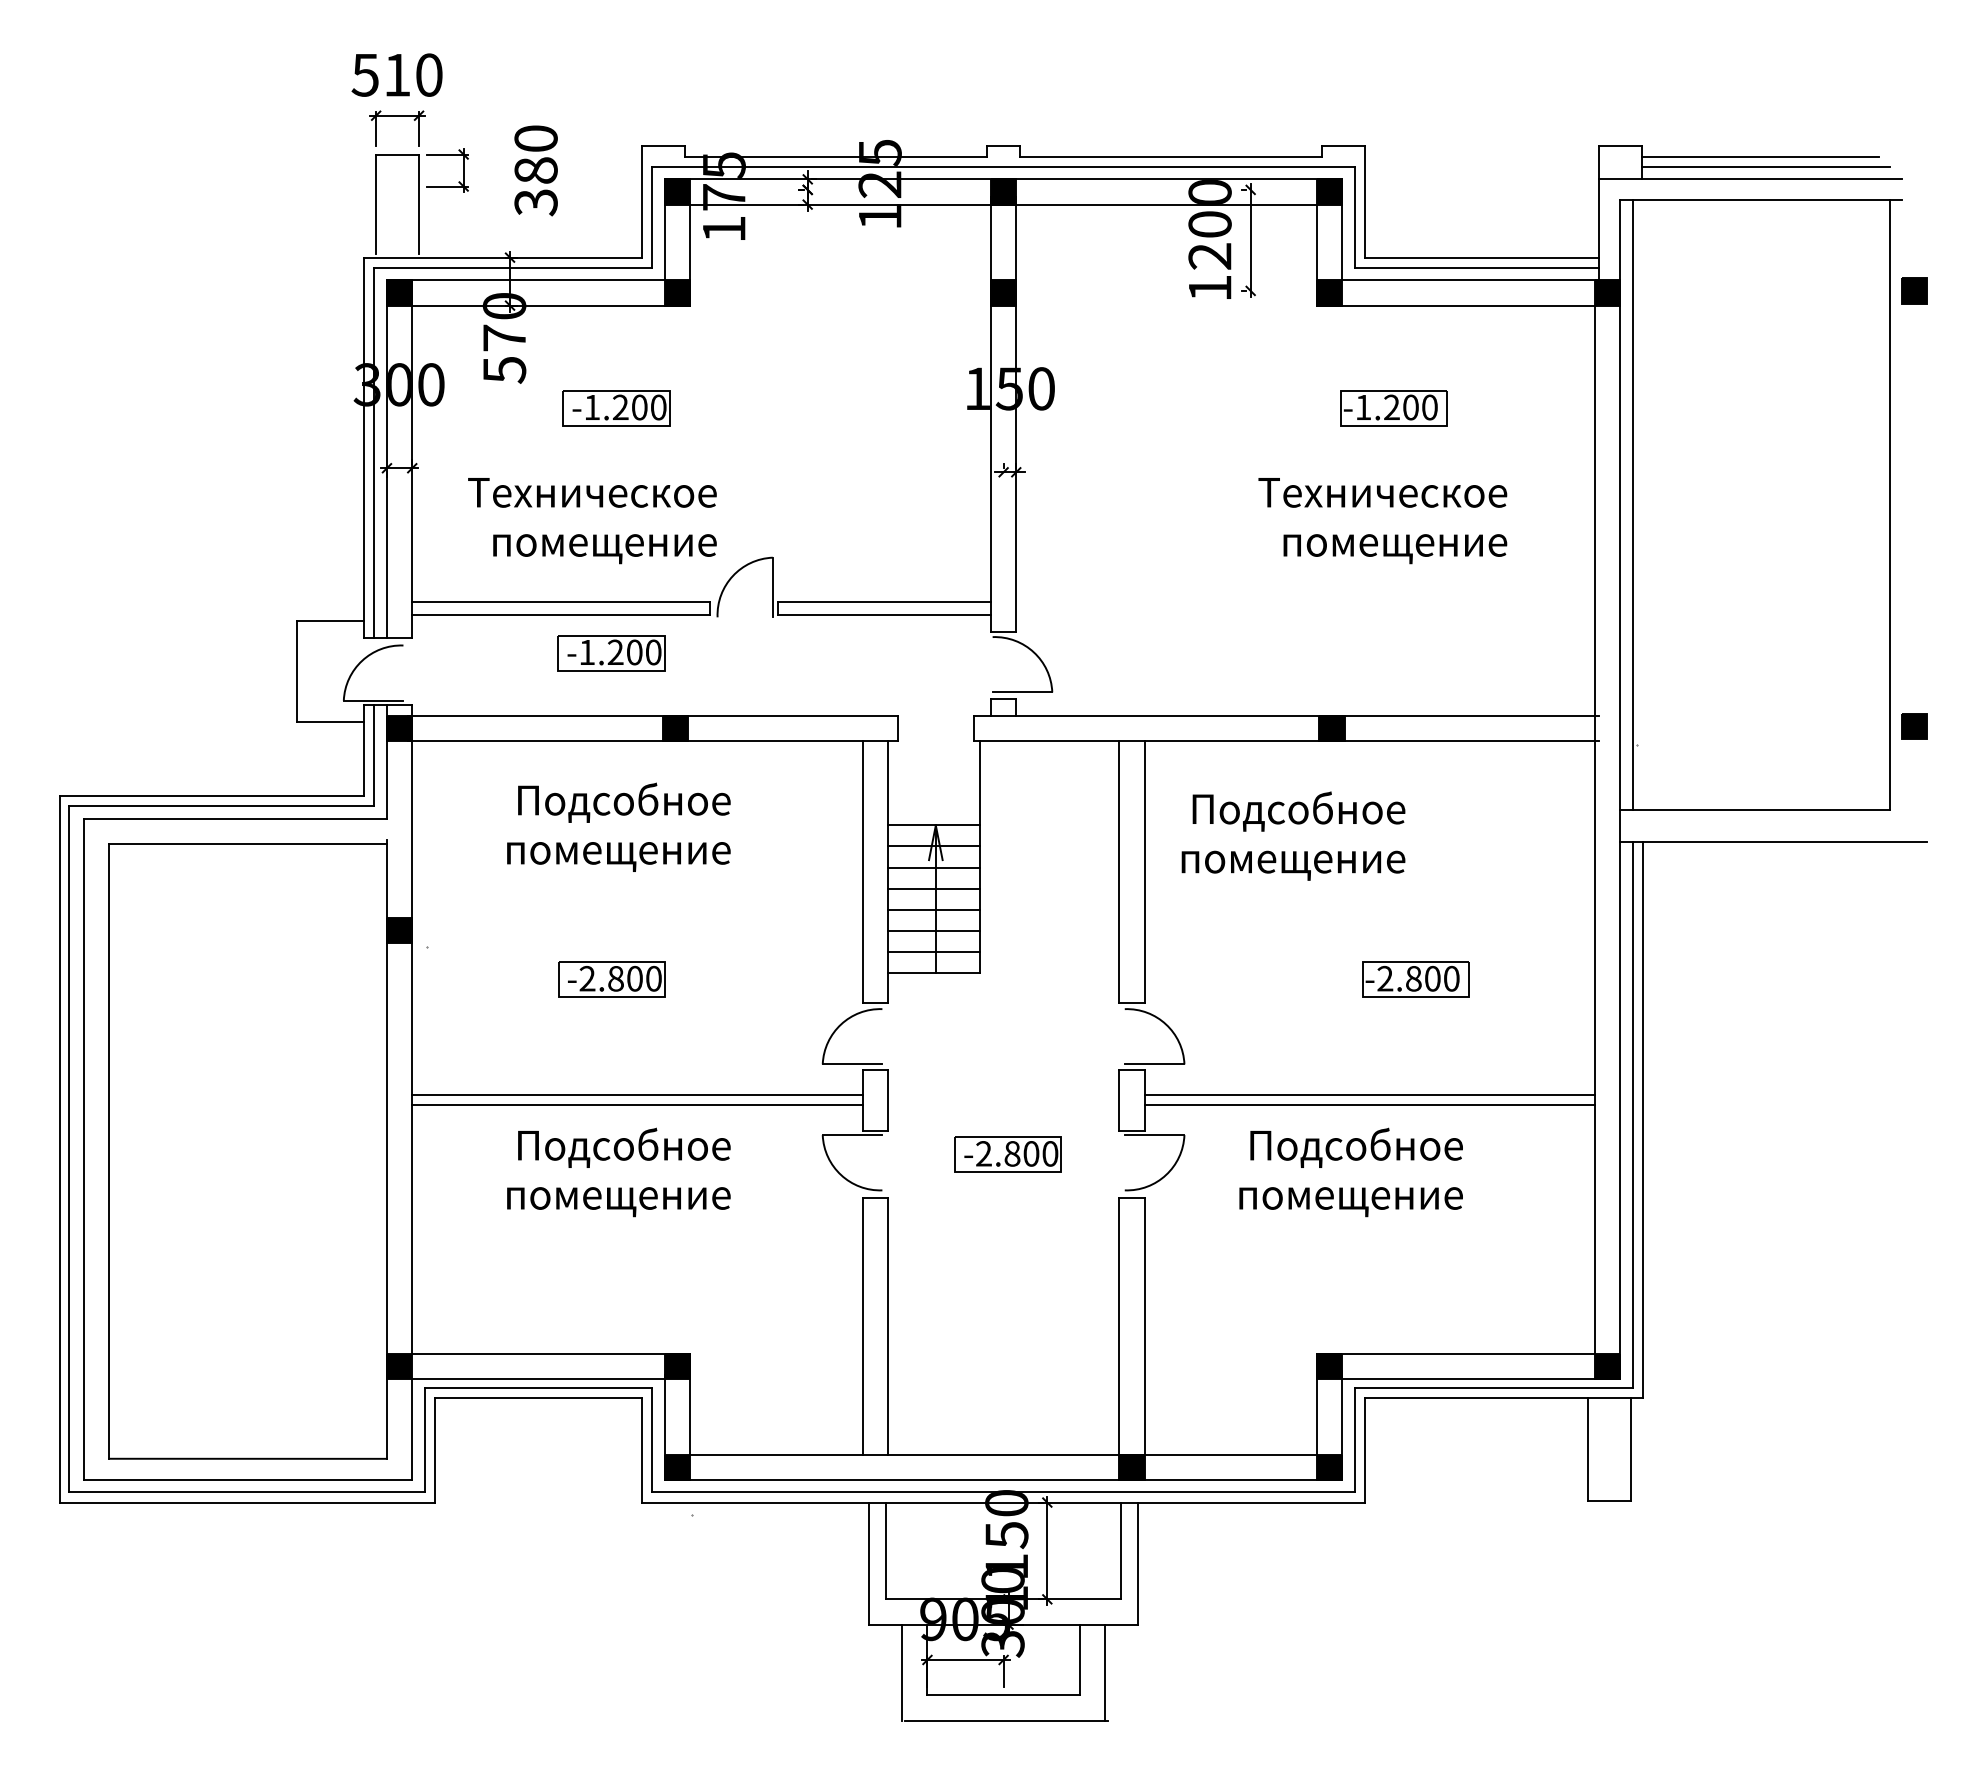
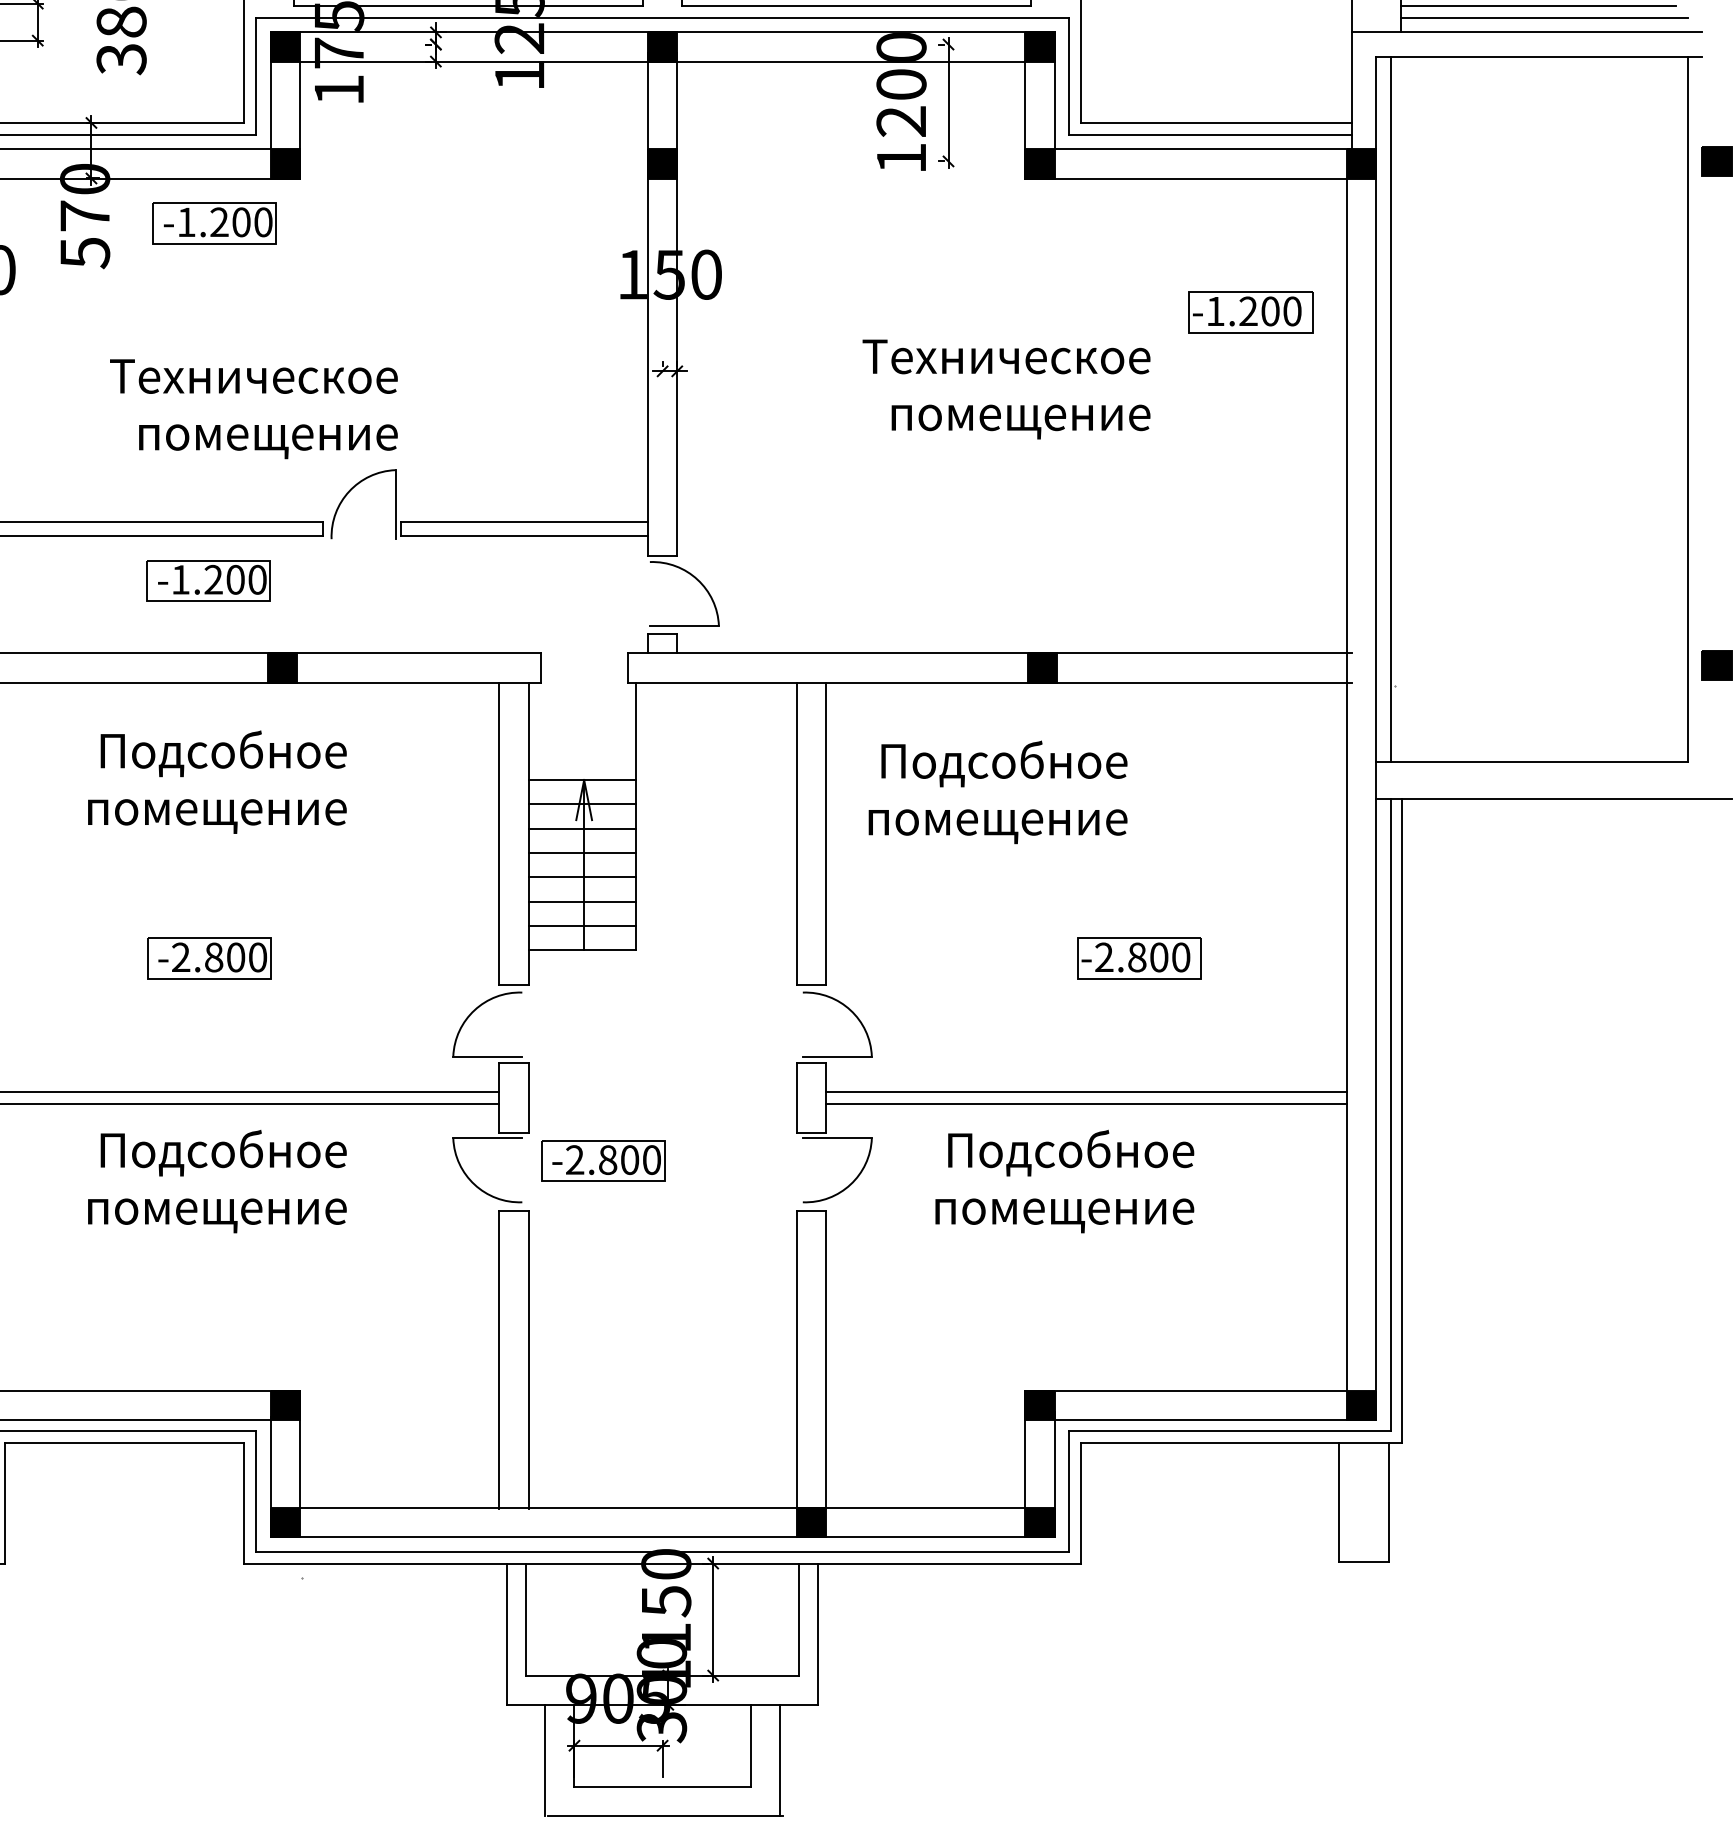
part: (616, 408) -> (214, 223), moved
part: (1393, 408) -> (1250, 312), moved
text: (592, 521) -> (253, 409), moved
text: (1382, 521) -> (1006, 390), moved
part: (1007, 1154) -> (602, 1160), moved

